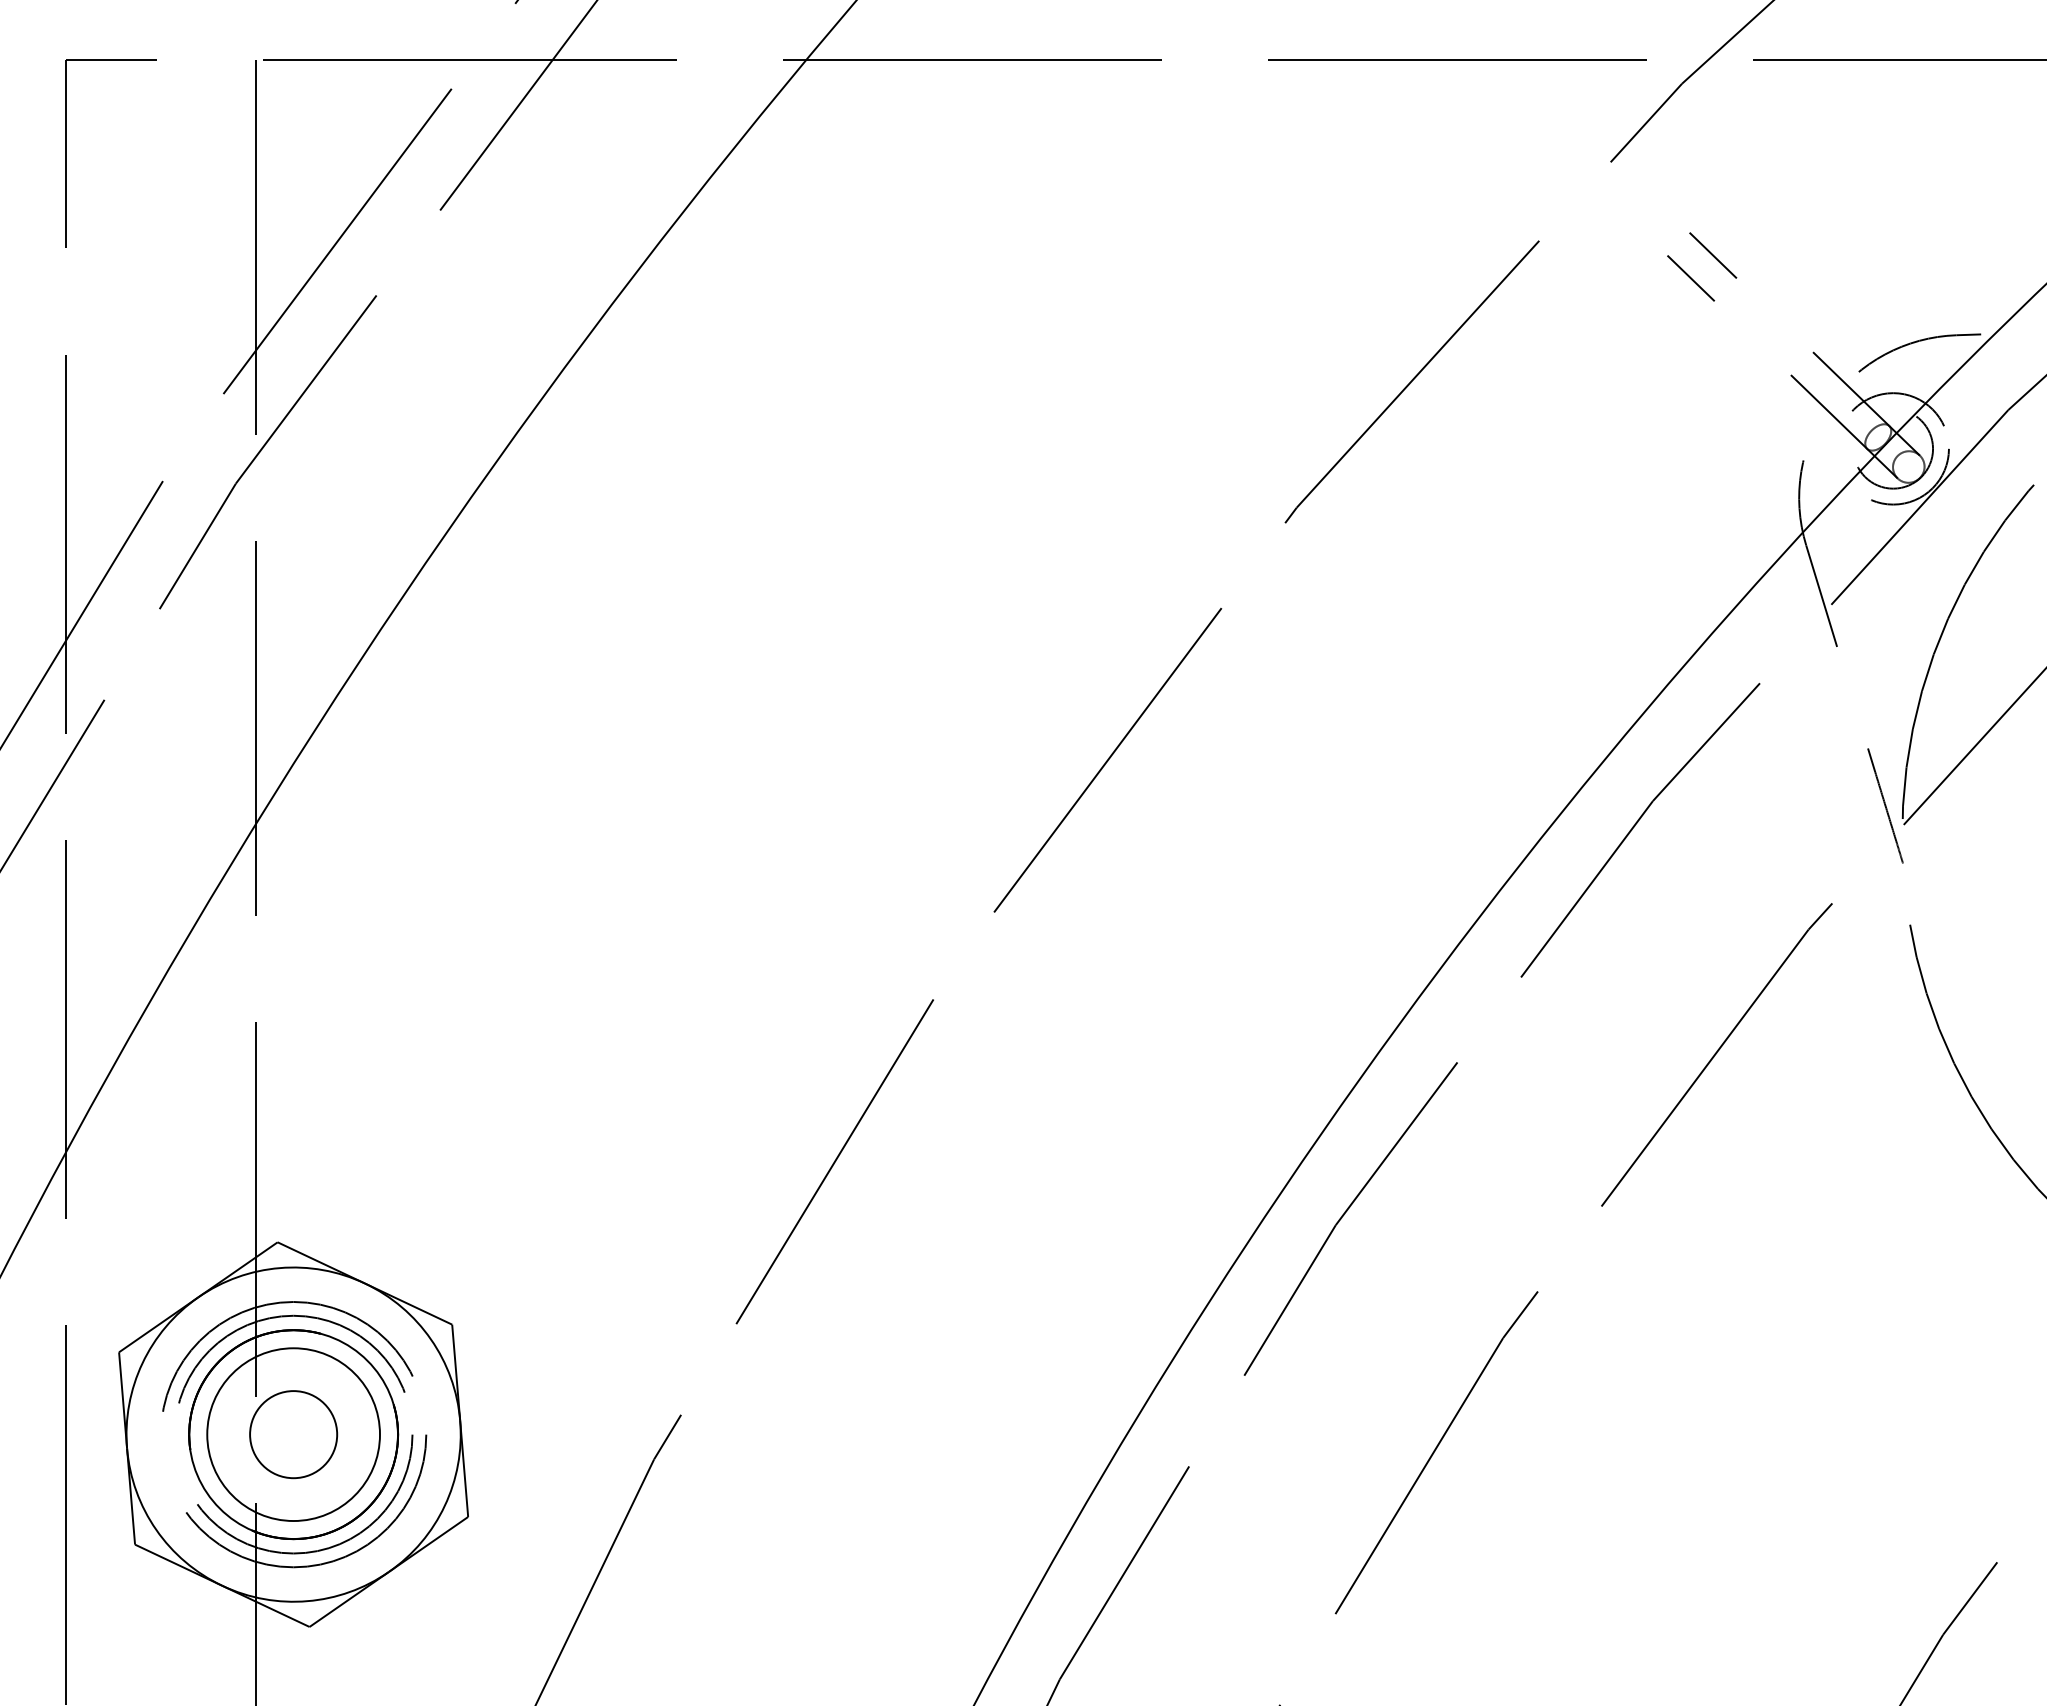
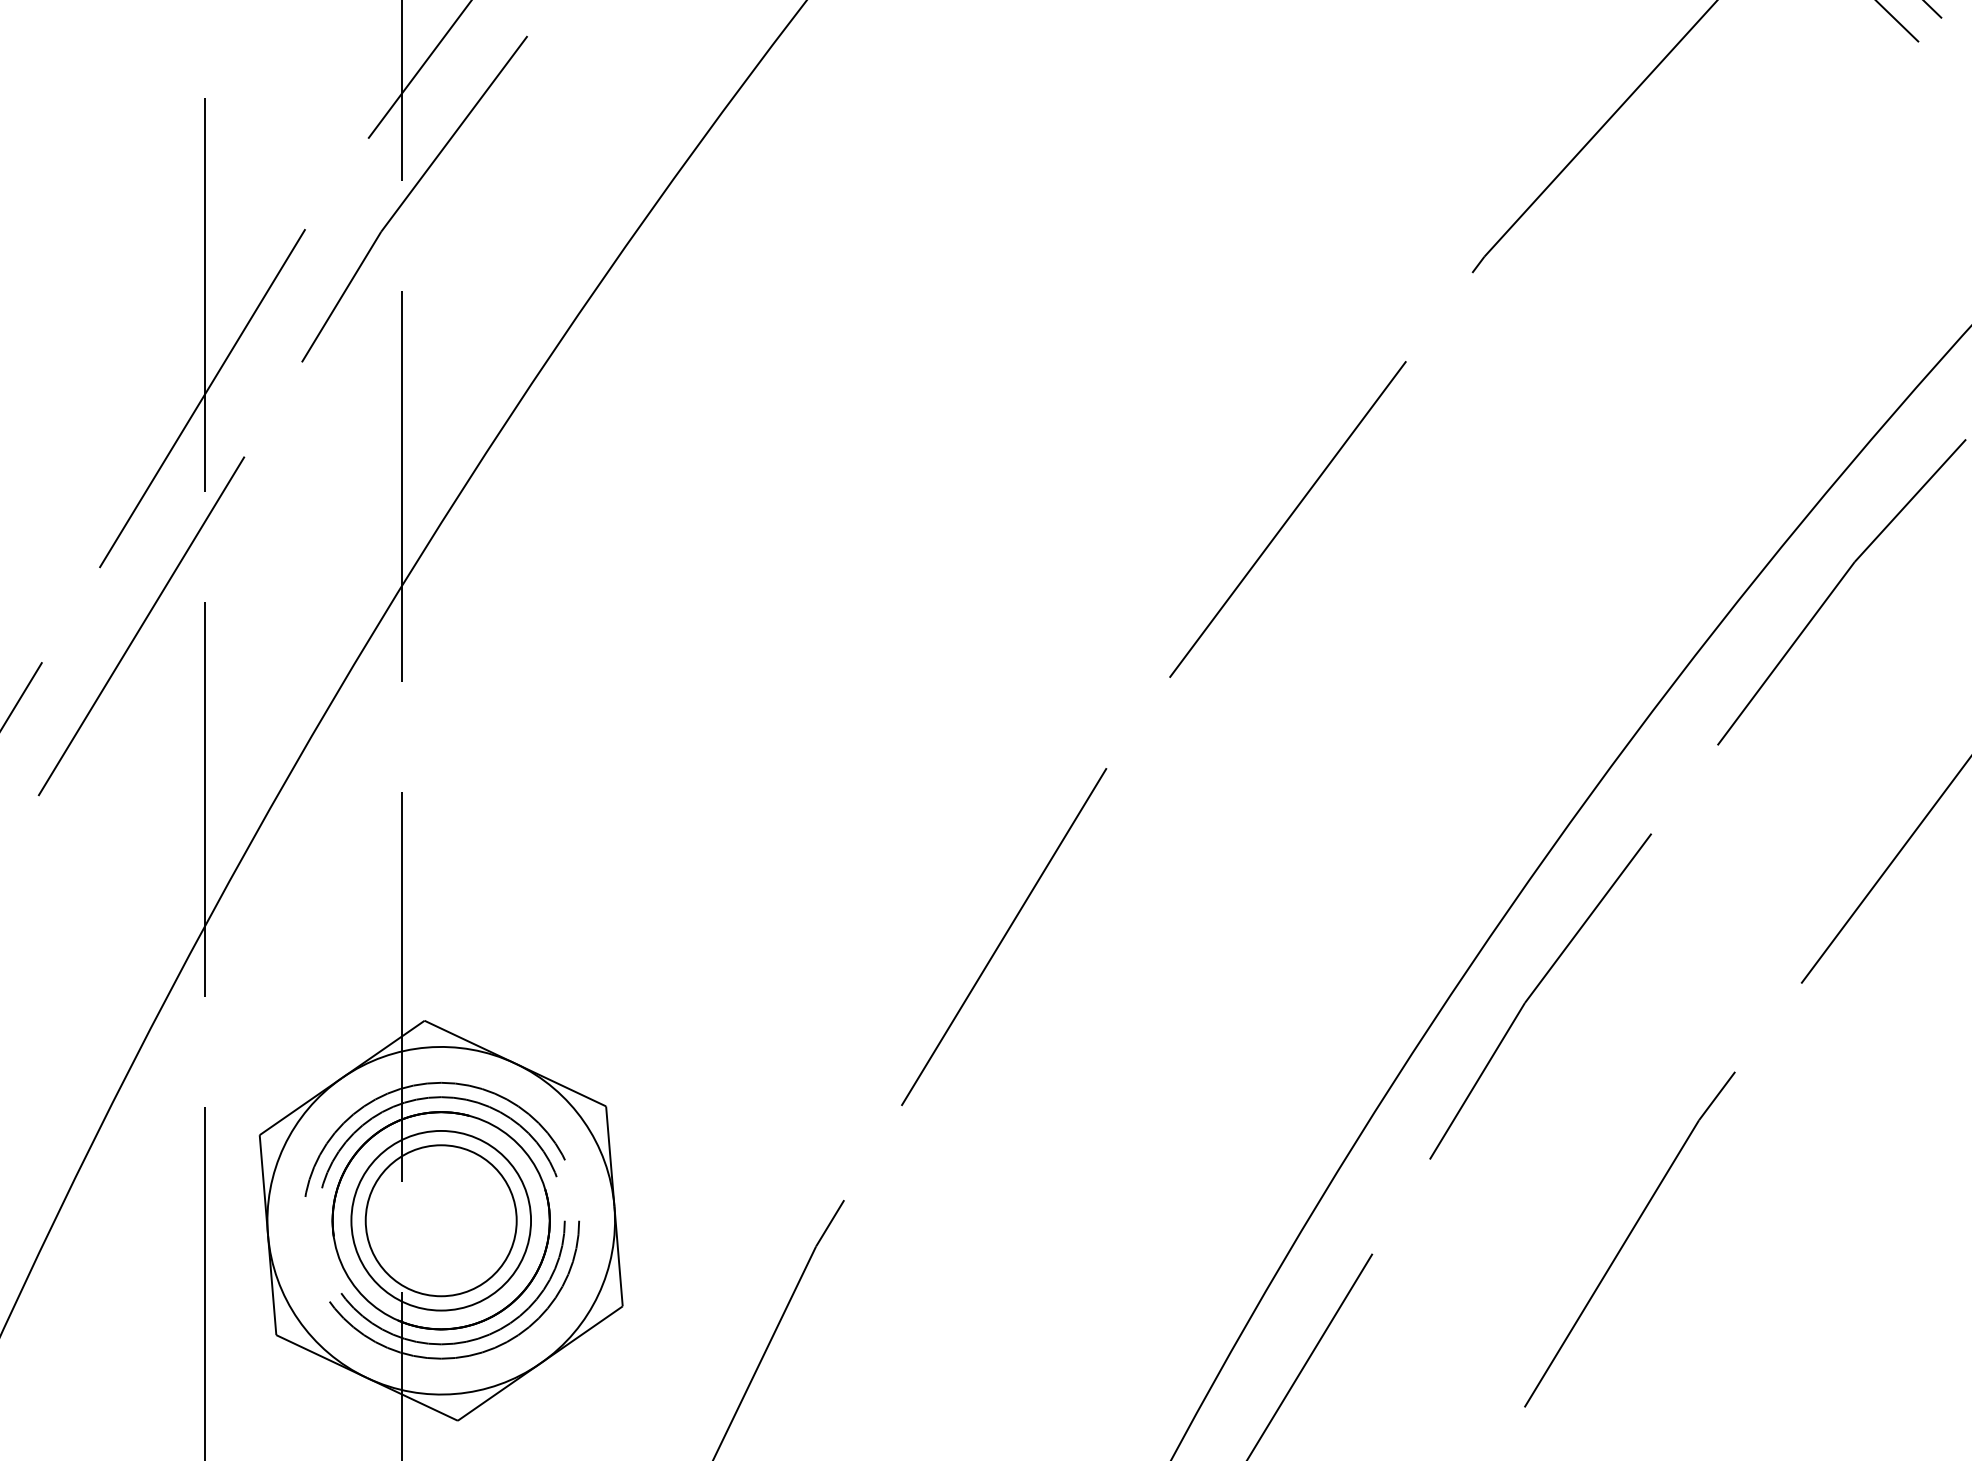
circle: (293, 1434) -> (441, 1220), size x1.67

